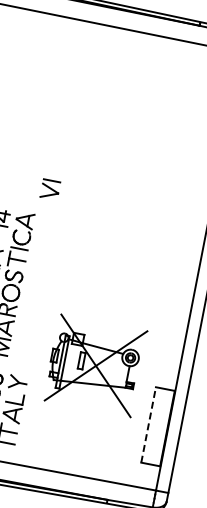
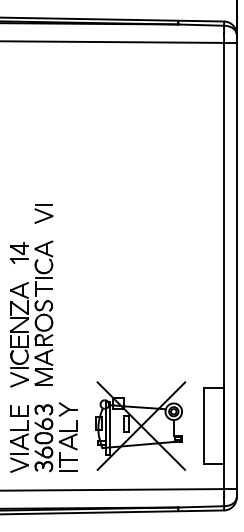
part: (49, 189) -> (43, 213), moved
part: (95, 365) -> (140, 425), moved
line: (148, 424) -> (204, 425), dashed -> solid

